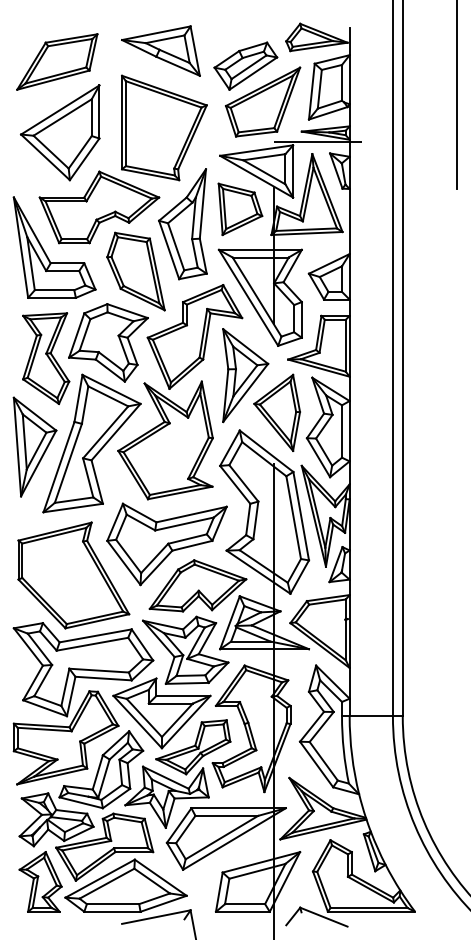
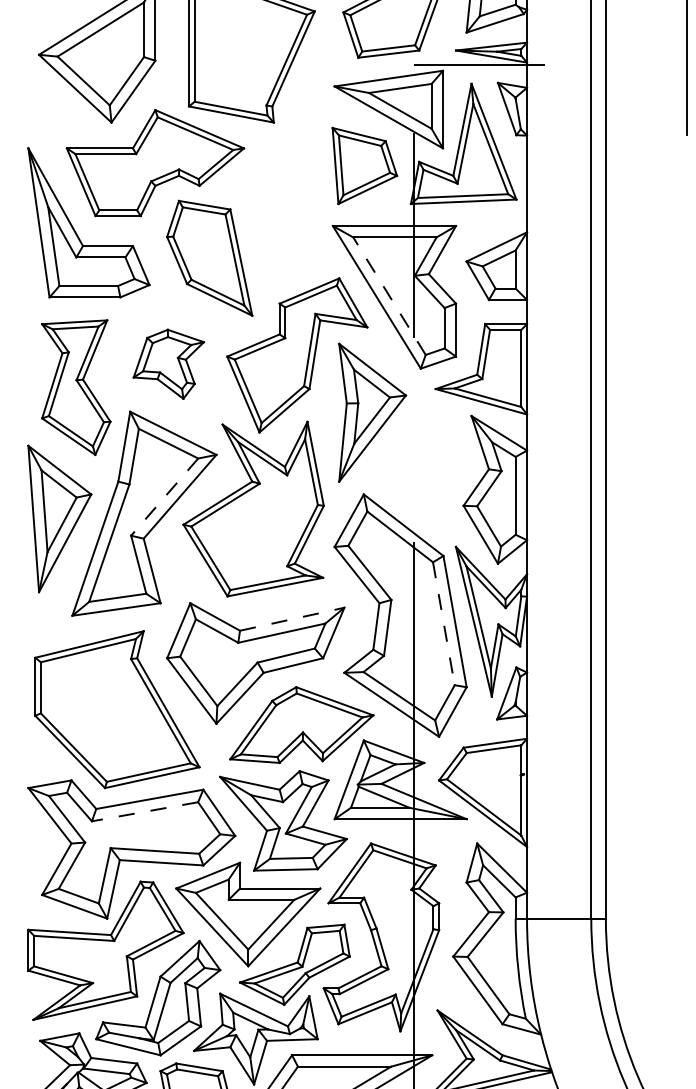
part: (182, 224) -> (278, 188), removed
line: (256, 296) -> (388, 295), solid -> dashed
part: (108, 342) -> (168, 363), size x0.6
part: (276, 412) -> (418, 467), removed
line: (105, 432) -> (164, 497), solid -> dashed
line: (191, 514) -> (292, 619), solid -> dashed
line: (293, 518) -> (443, 625), solid -> dashed
line: (91, 644) -> (143, 812), solid -> dashed

